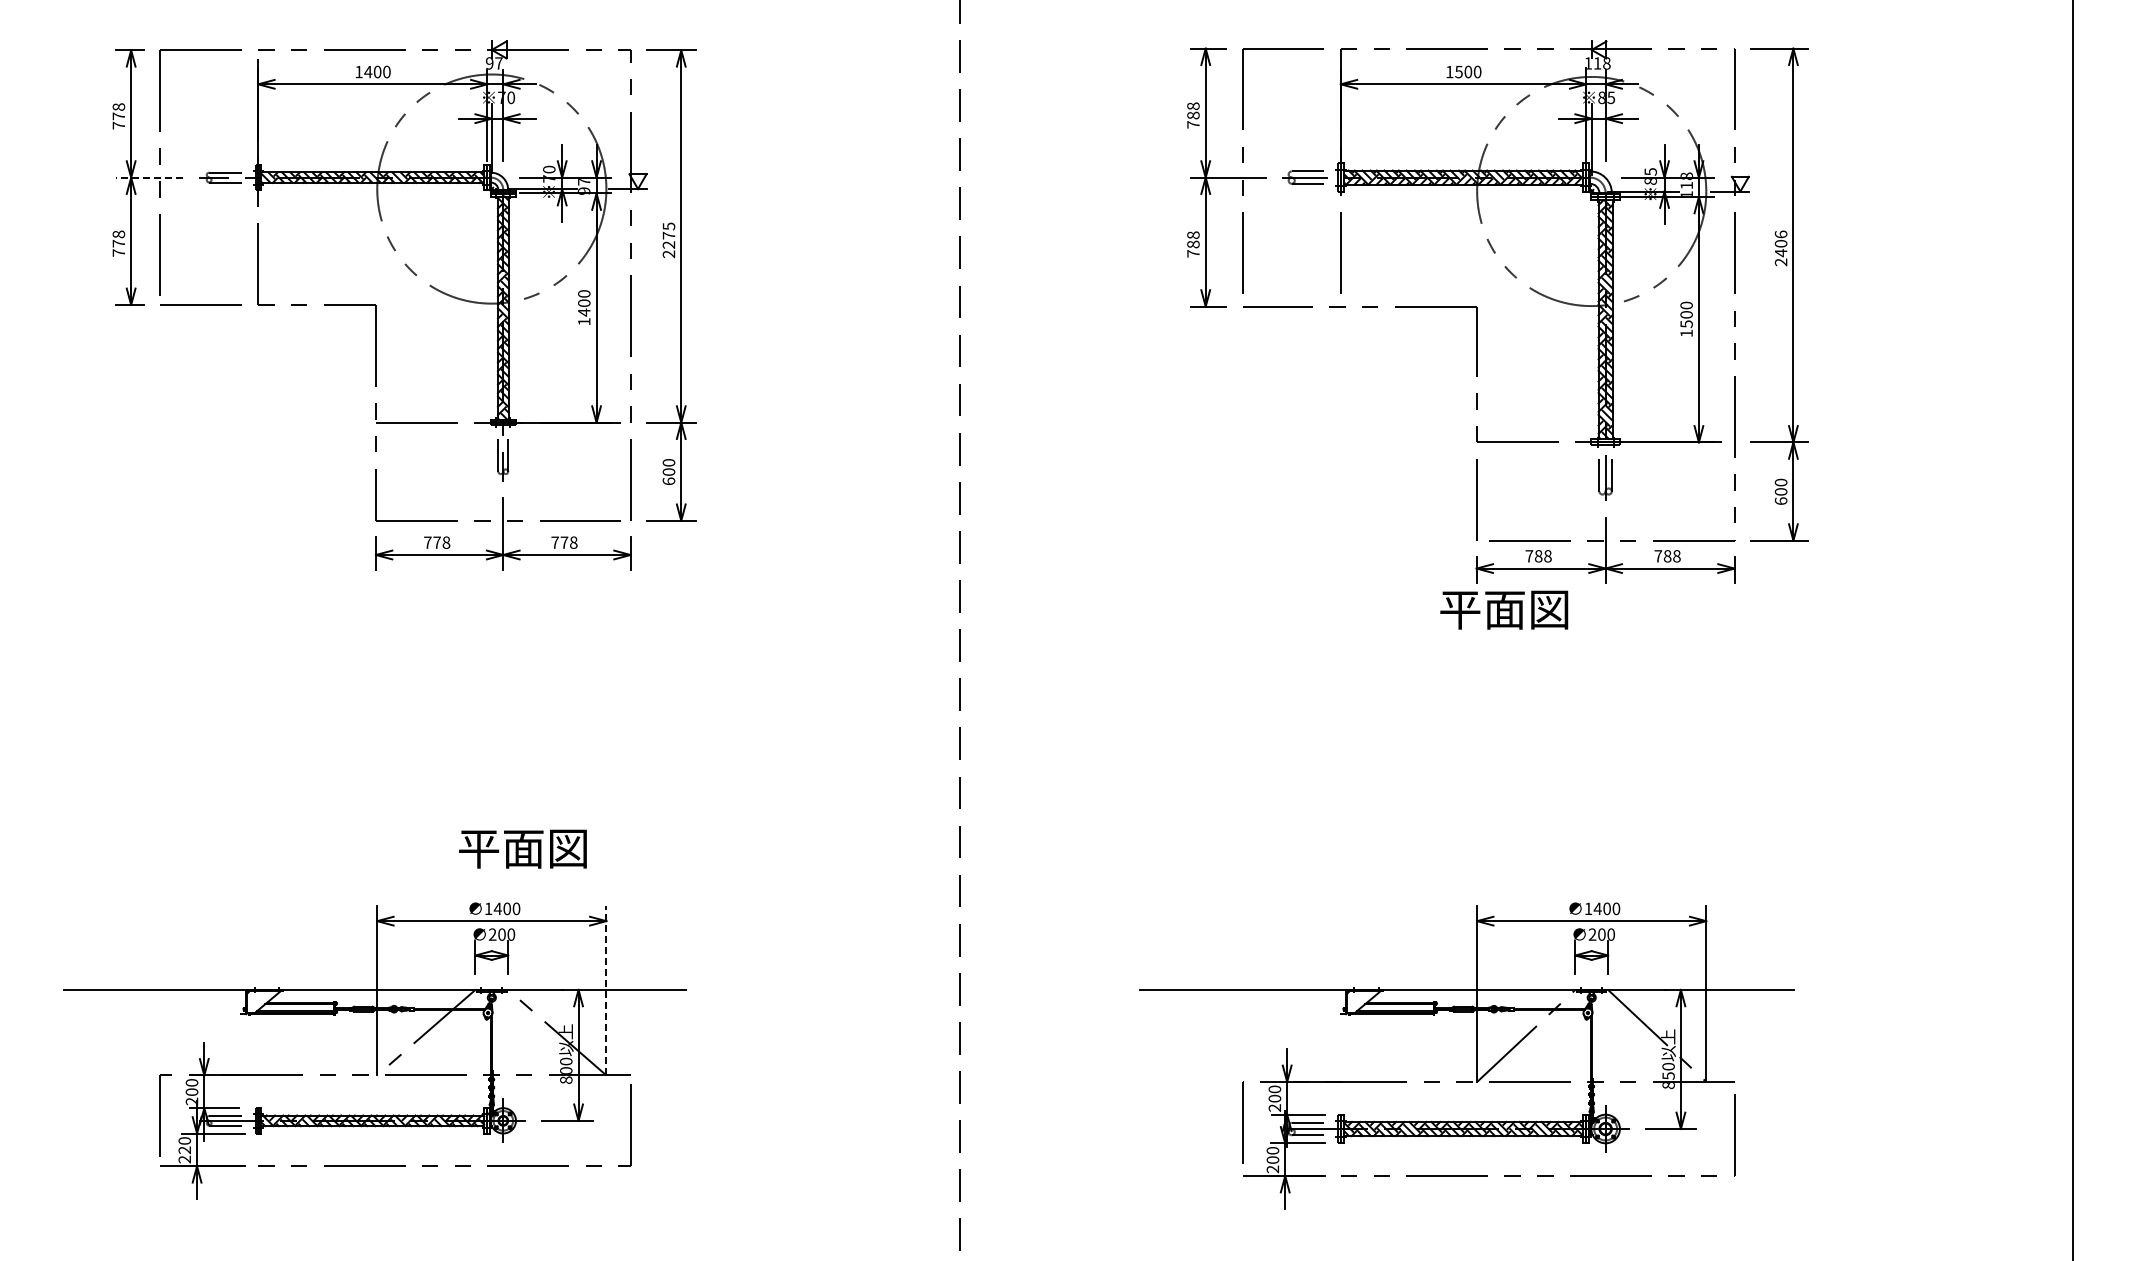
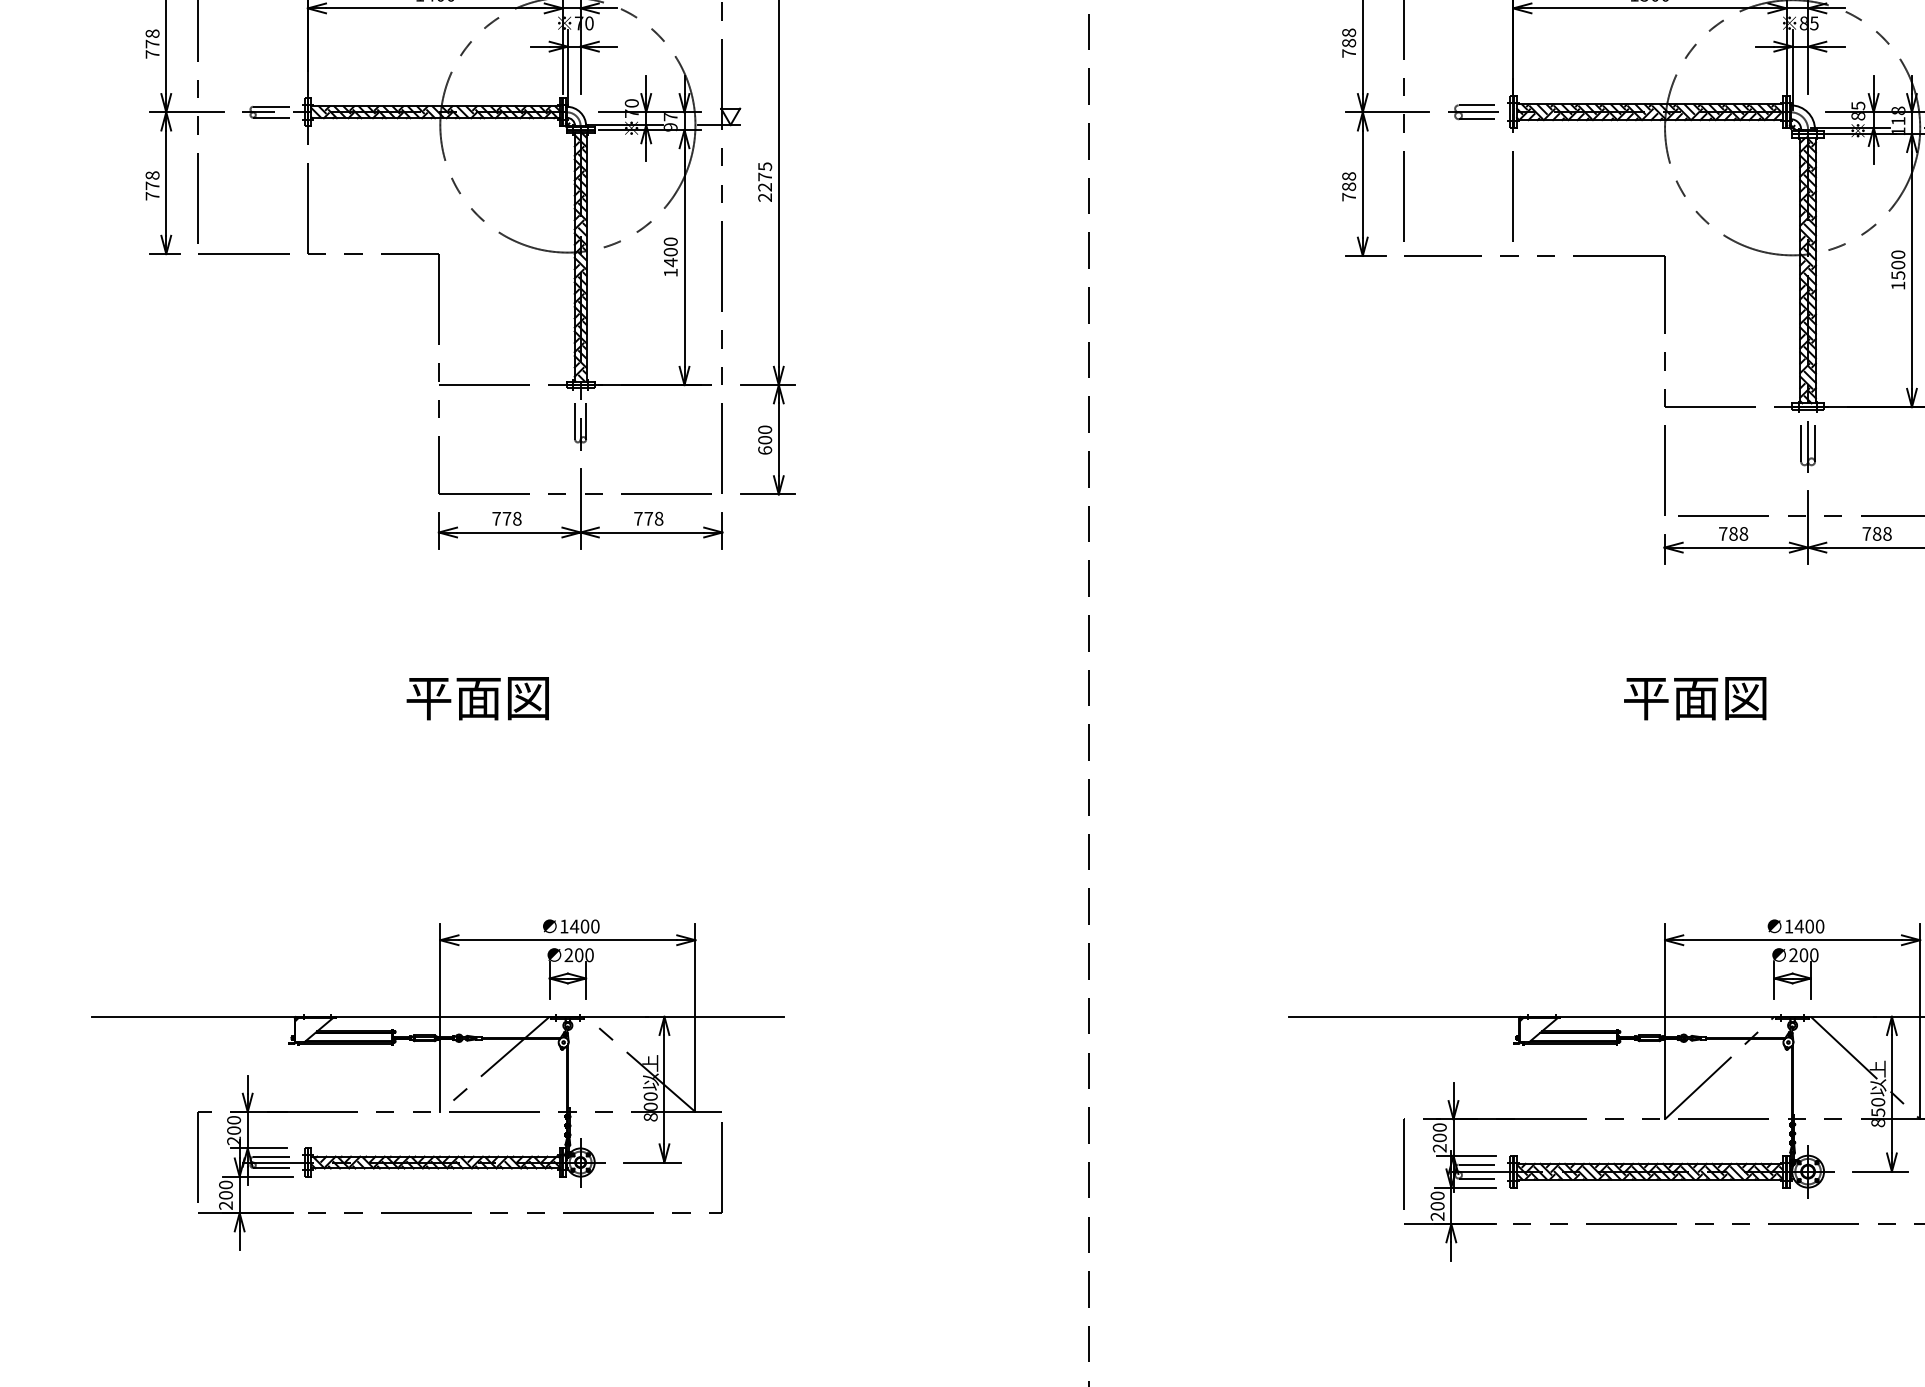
line: (149, 177) -> (186, 112), dashed -> solid
text: (1504, 609) -> (1695, 697), moved
text: (522, 848) -> (477, 697), moved
line: (606, 990) -> (695, 1017), dashed -> solid
text: (184, 1150) -> (225, 1195), 220 -> 200

